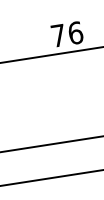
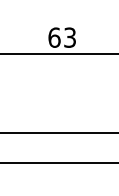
text: (67, 34) -> (62, 37), 76 -> 63

